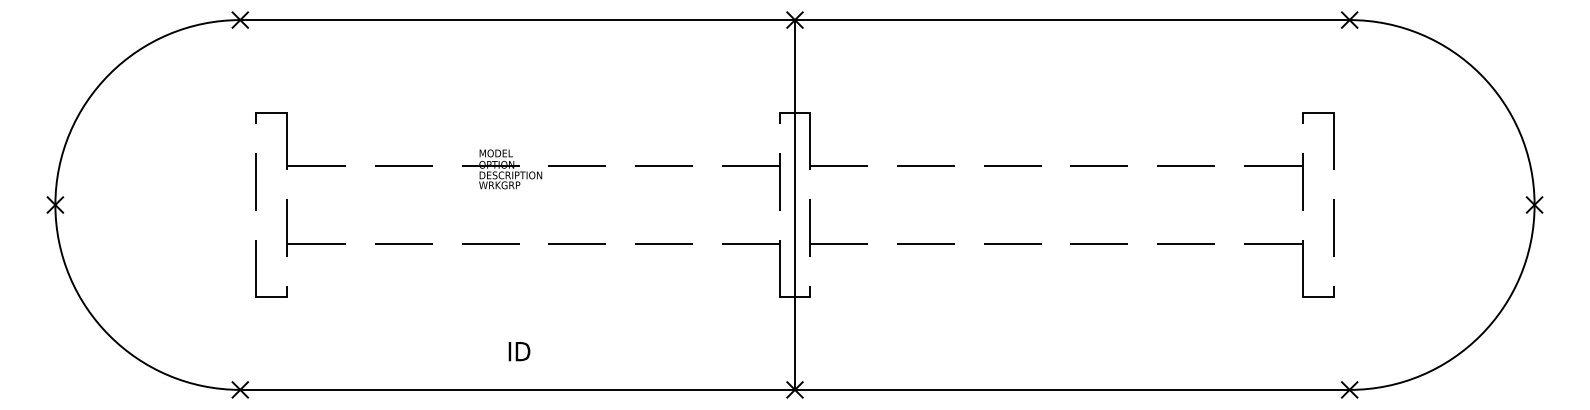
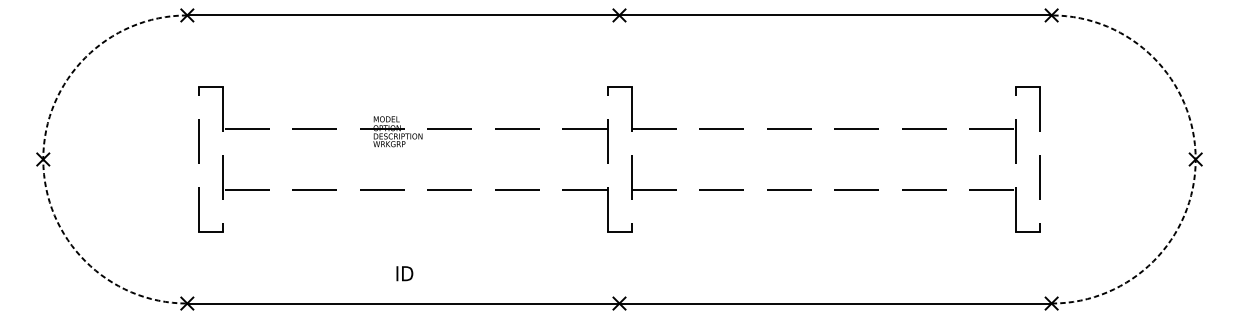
arc: (55, 204) -> (43, 159), solid -> dashed
line: (795, 204) -> (619, 159), removed
arc: (1534, 205) -> (1195, 159), solid -> dashed

